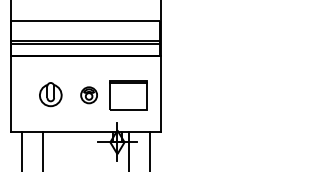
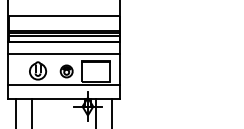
line: (85, 47) -> (64, 35), added
line: (85, 71) -> (64, 53), added
line: (85, 113) -> (64, 85), added

